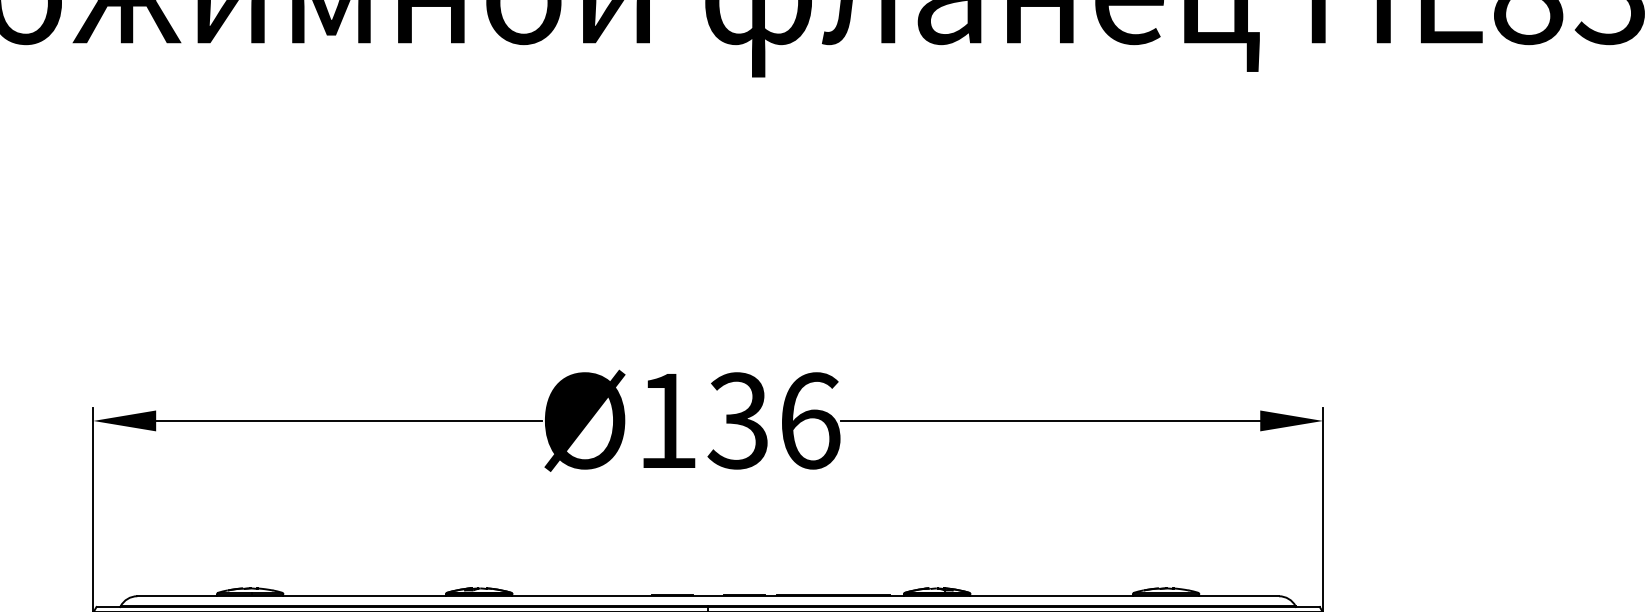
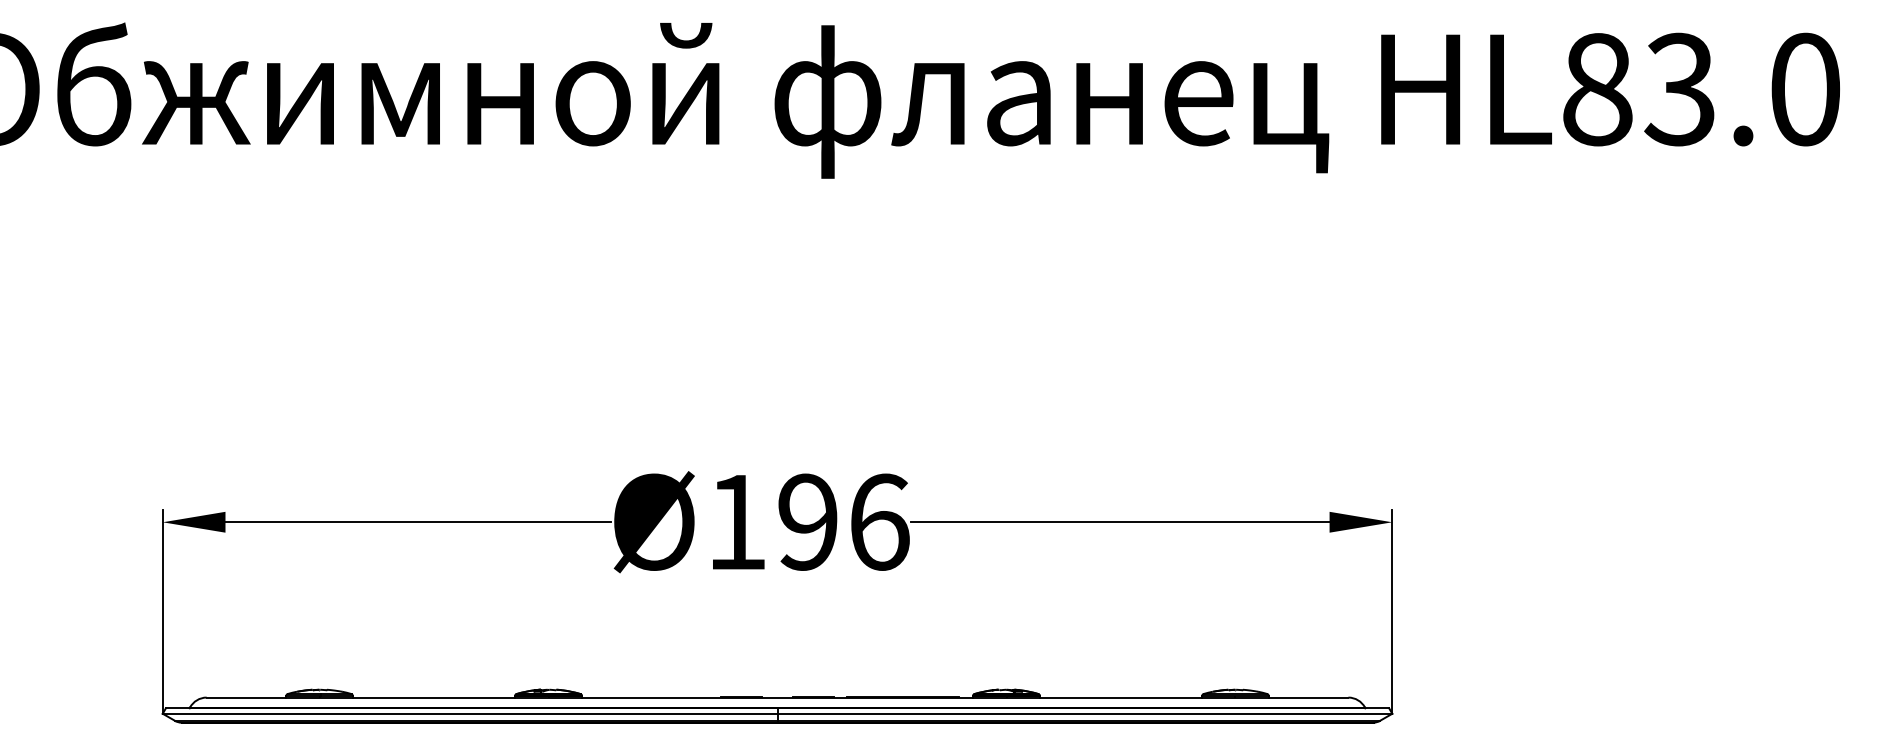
text: (738, 420) -> (807, 521), Ø136 -> Ø196

